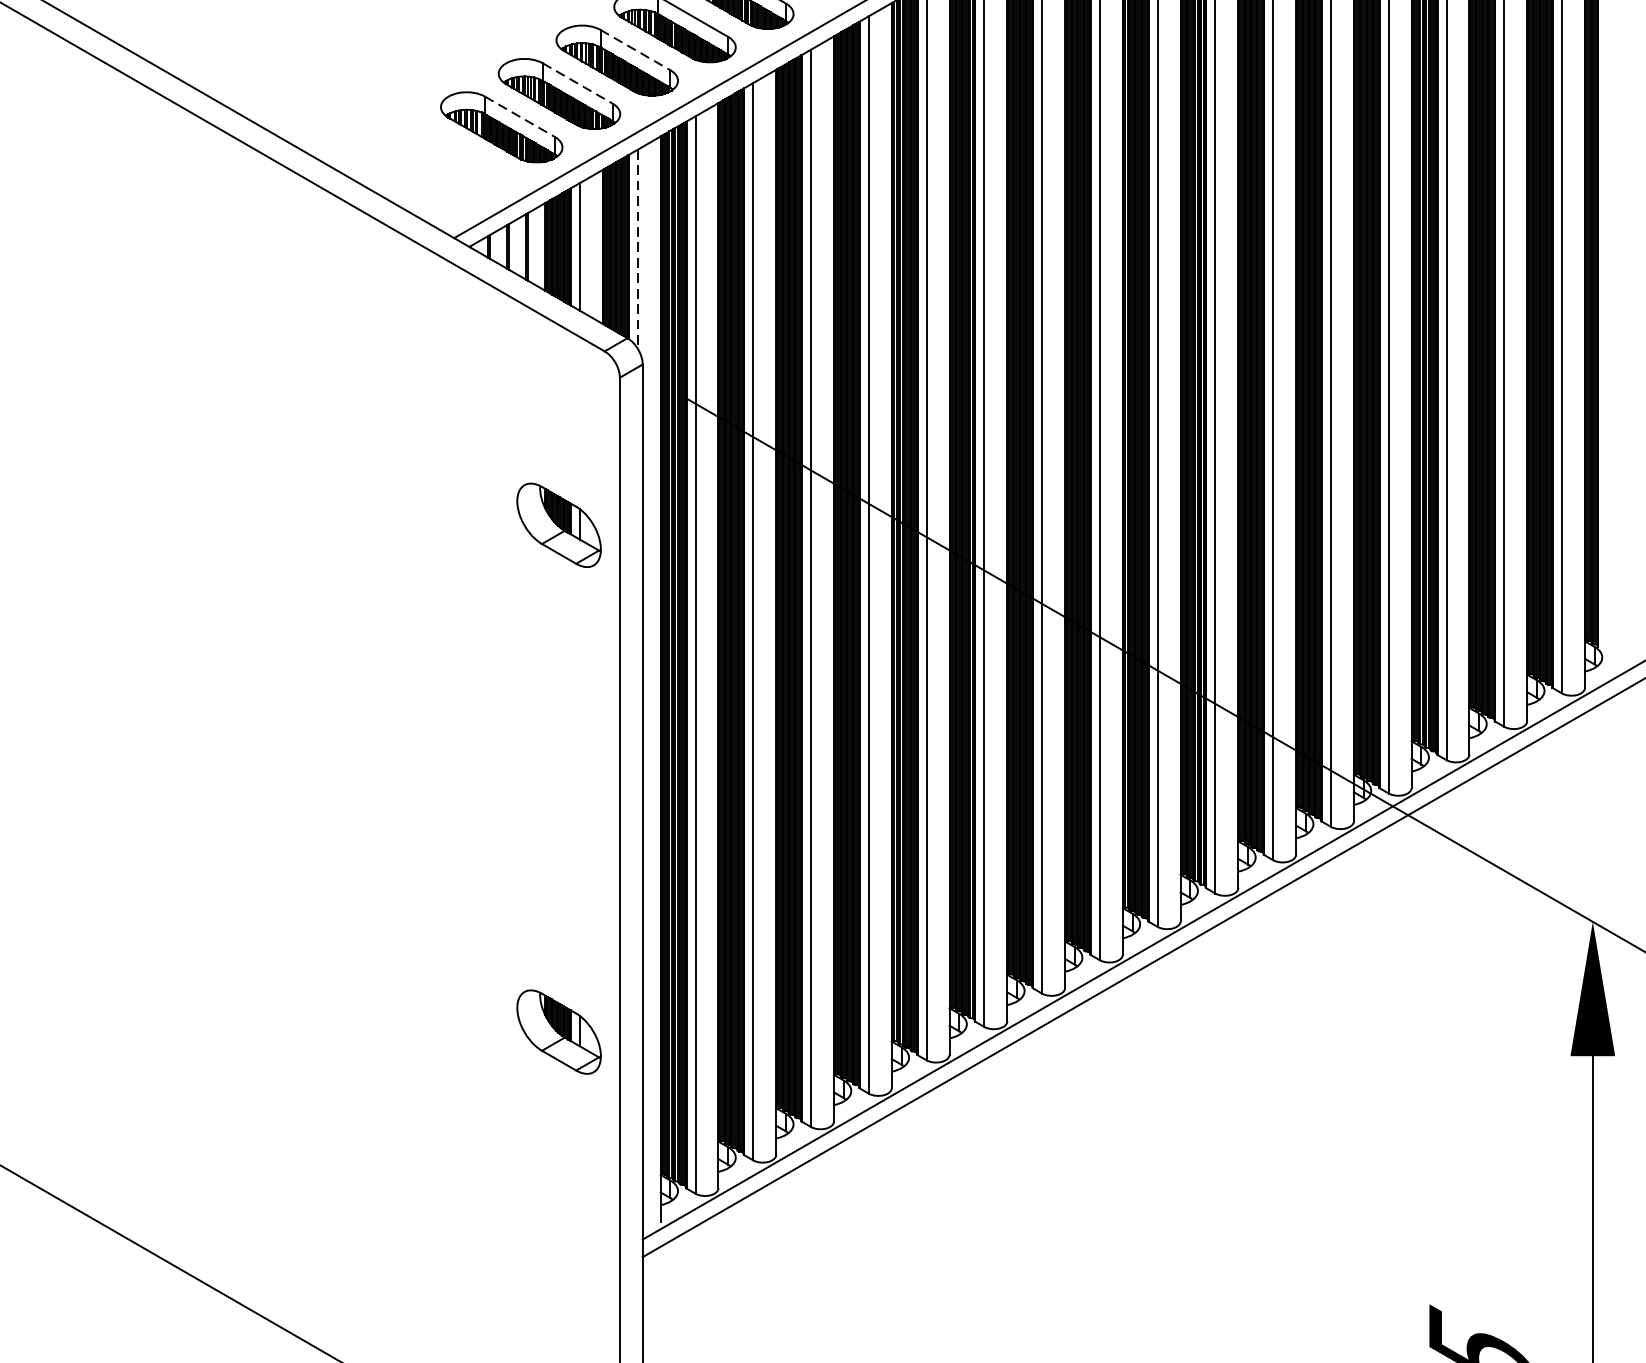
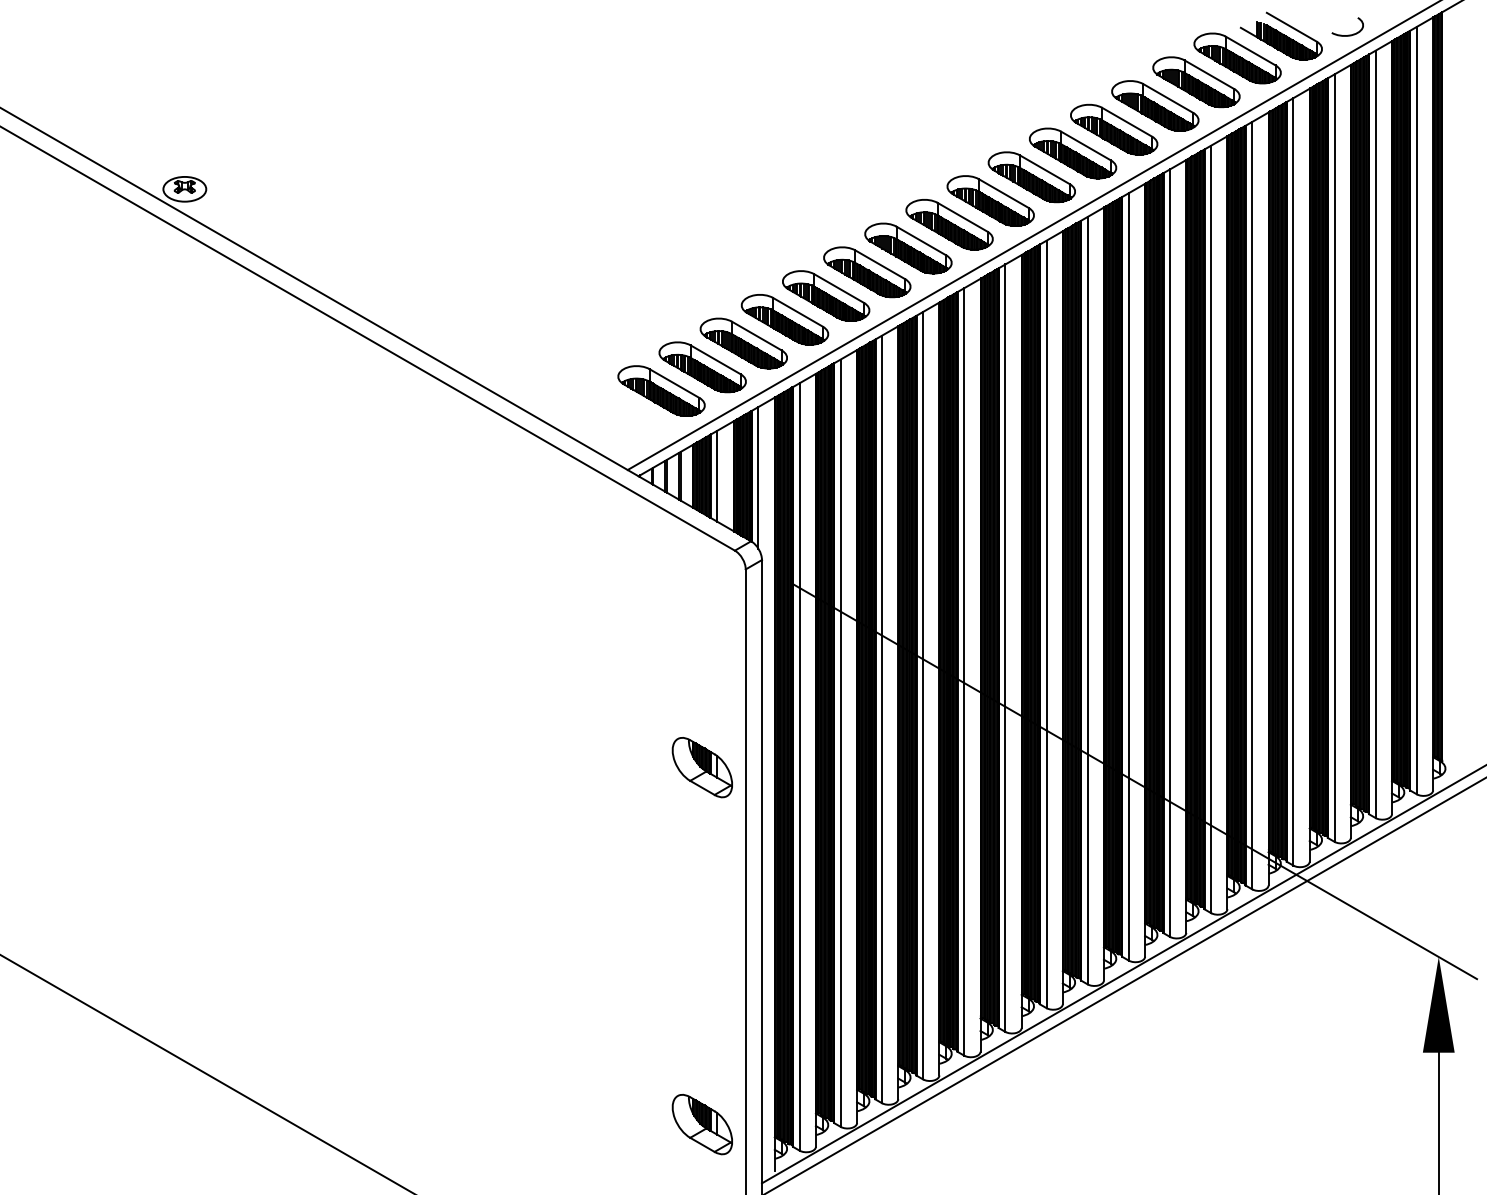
line: (635, 50) -> (756, 336), dashed -> solid
line: (577, 83) -> (715, 359), dashed -> solid
line: (519, 116) -> (674, 383), dashed -> solid
line: (637, 248) -> (758, 477), dashed -> solid
part: (557, 525) -> (701, 767), moved
part: (557, 1032) -> (701, 1124), moved

